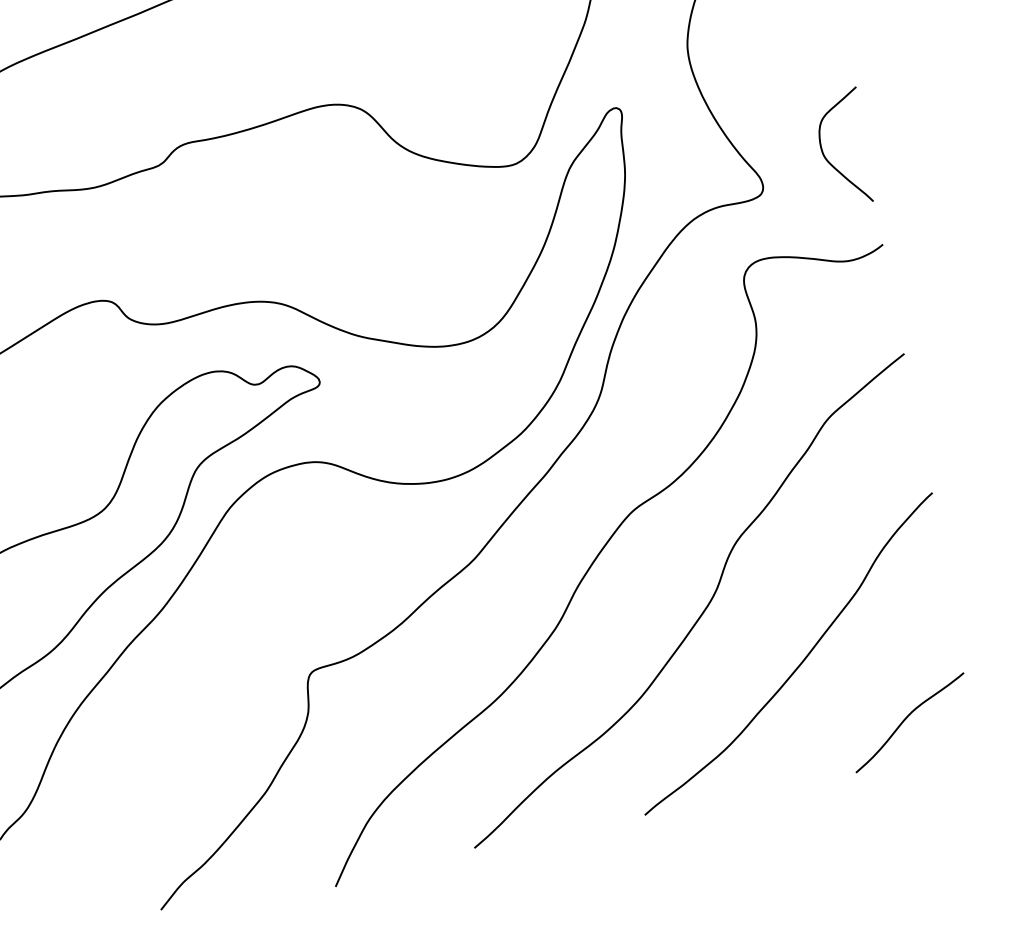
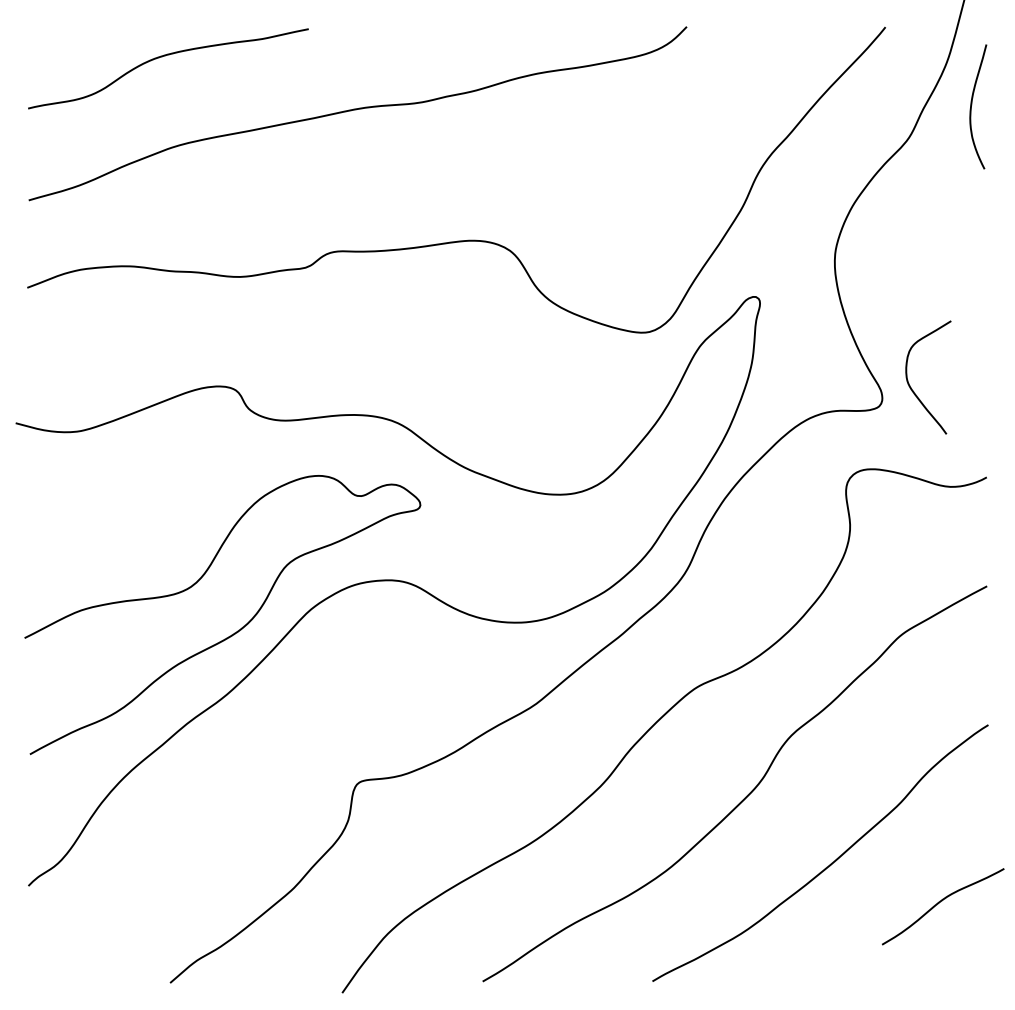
curve: (827, 159) -> (910, 385), moved
curve: (906, 719) -> (940, 902), moved

